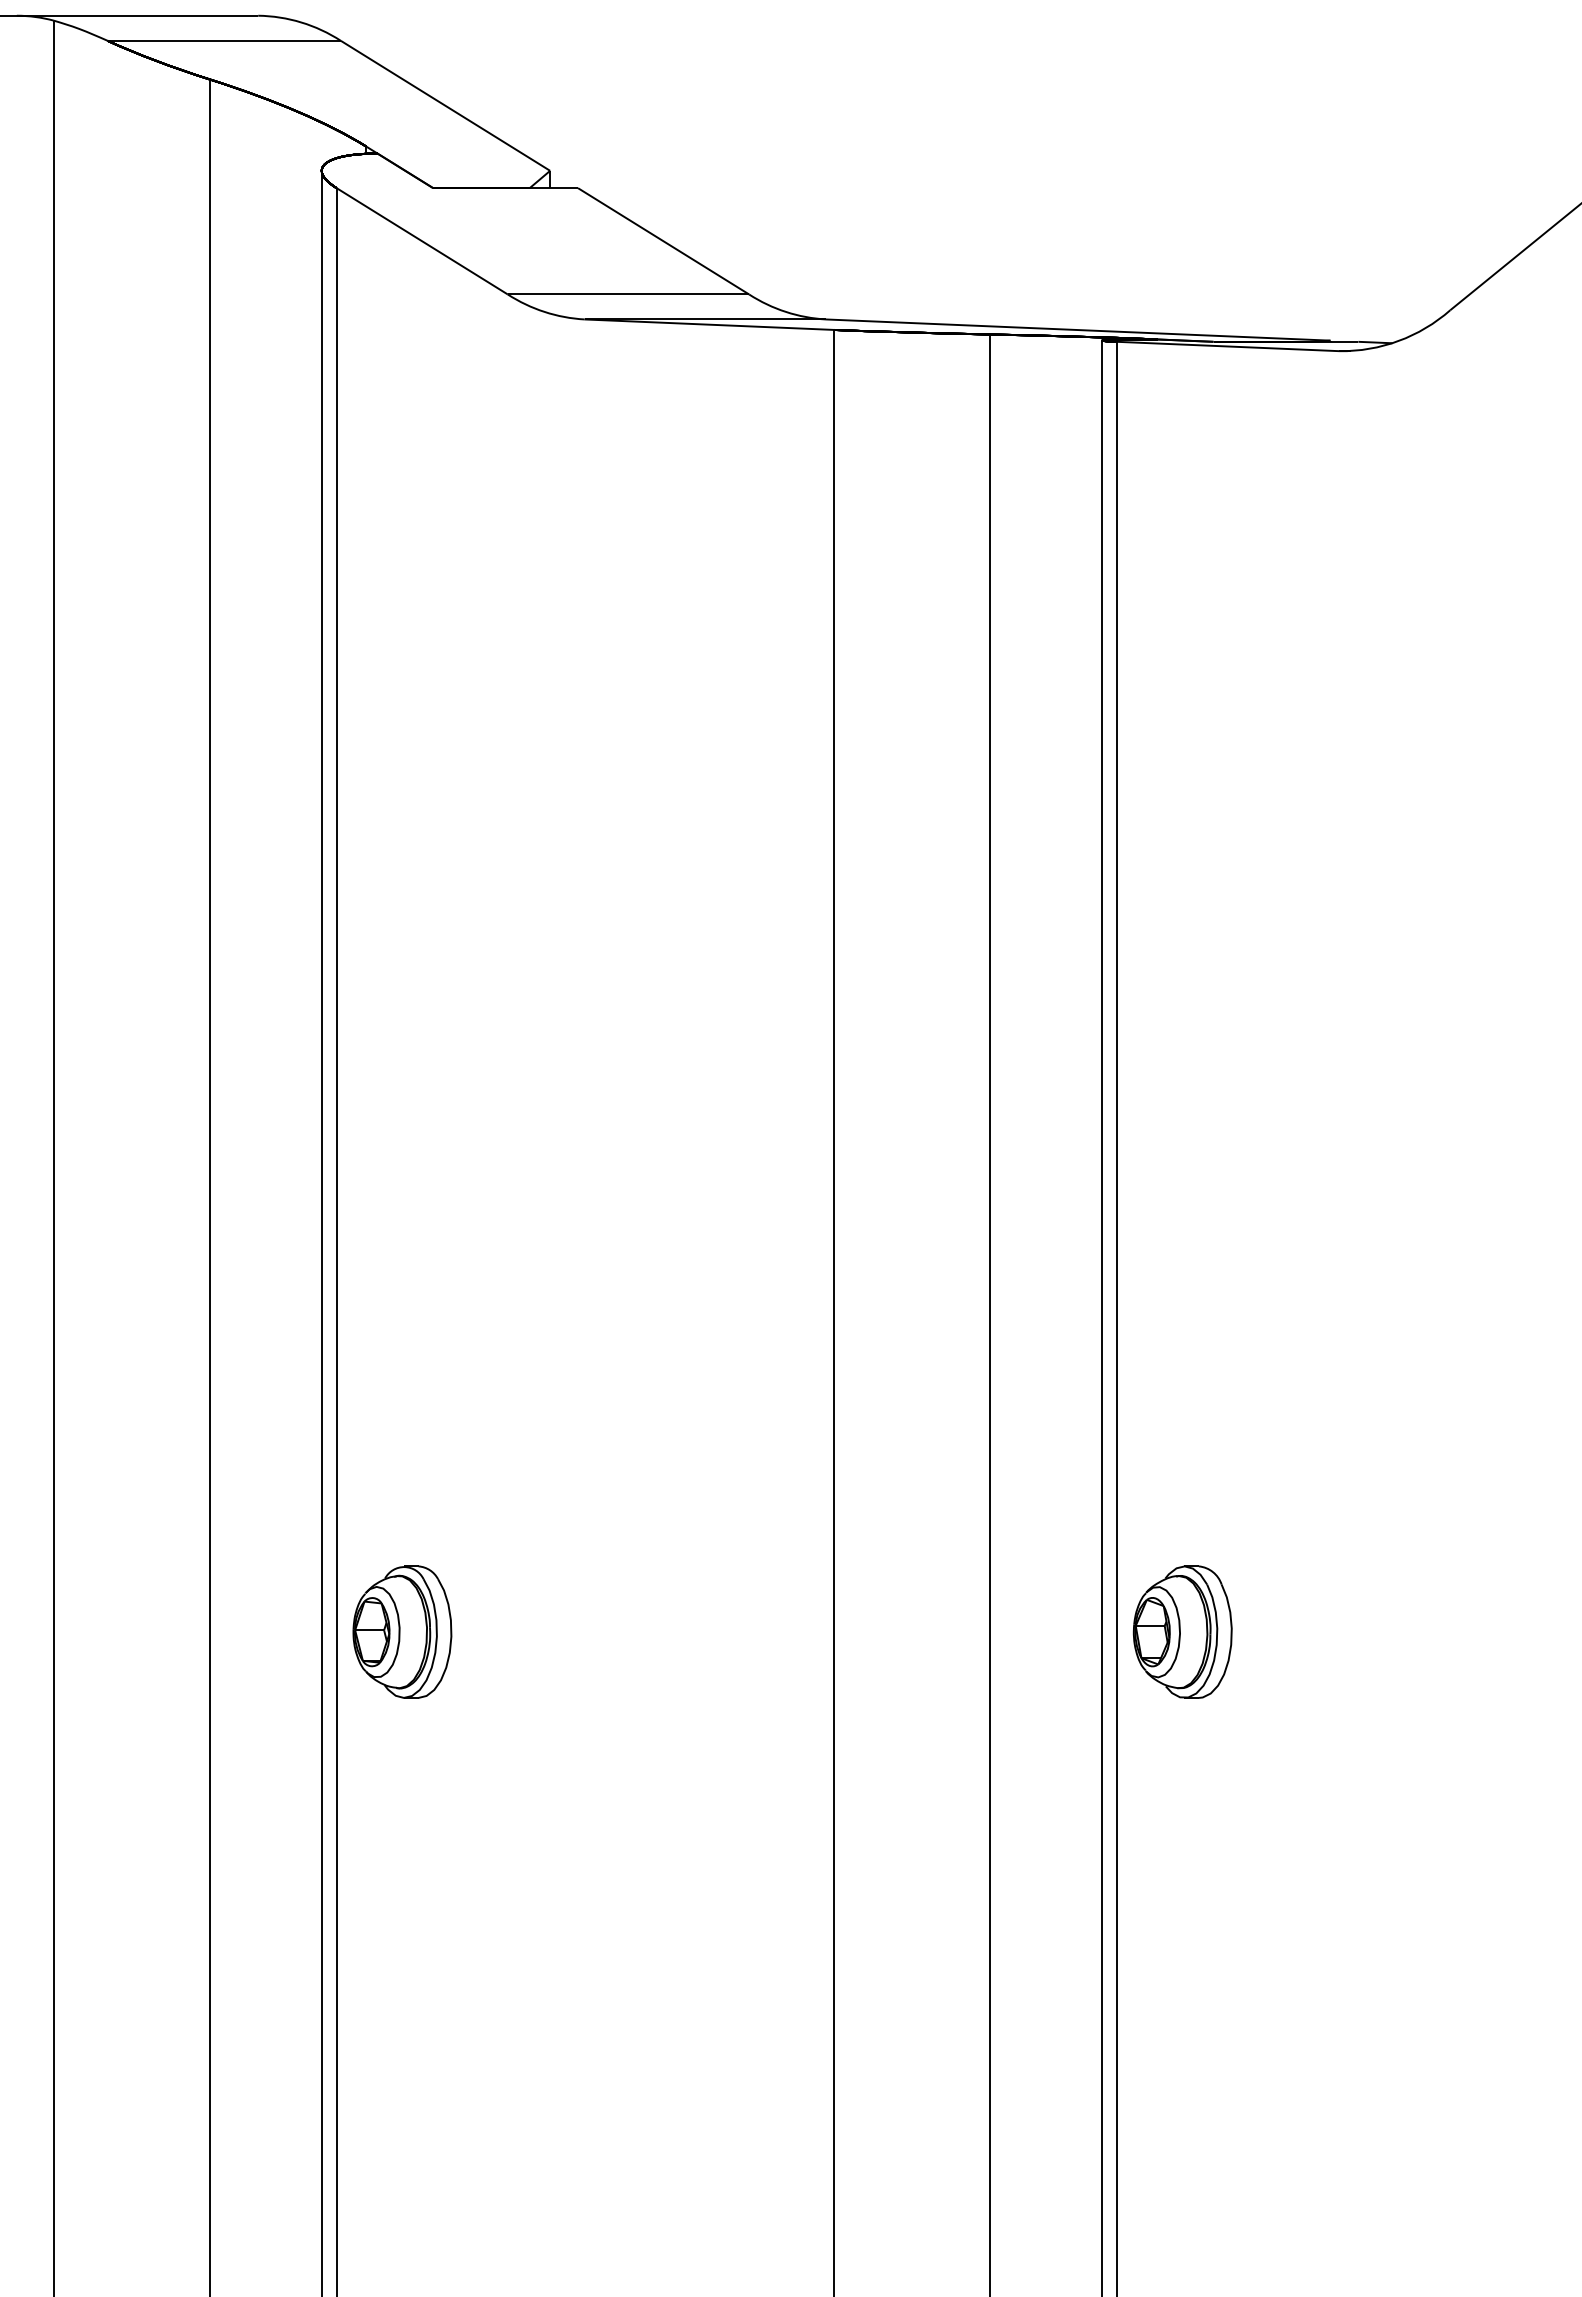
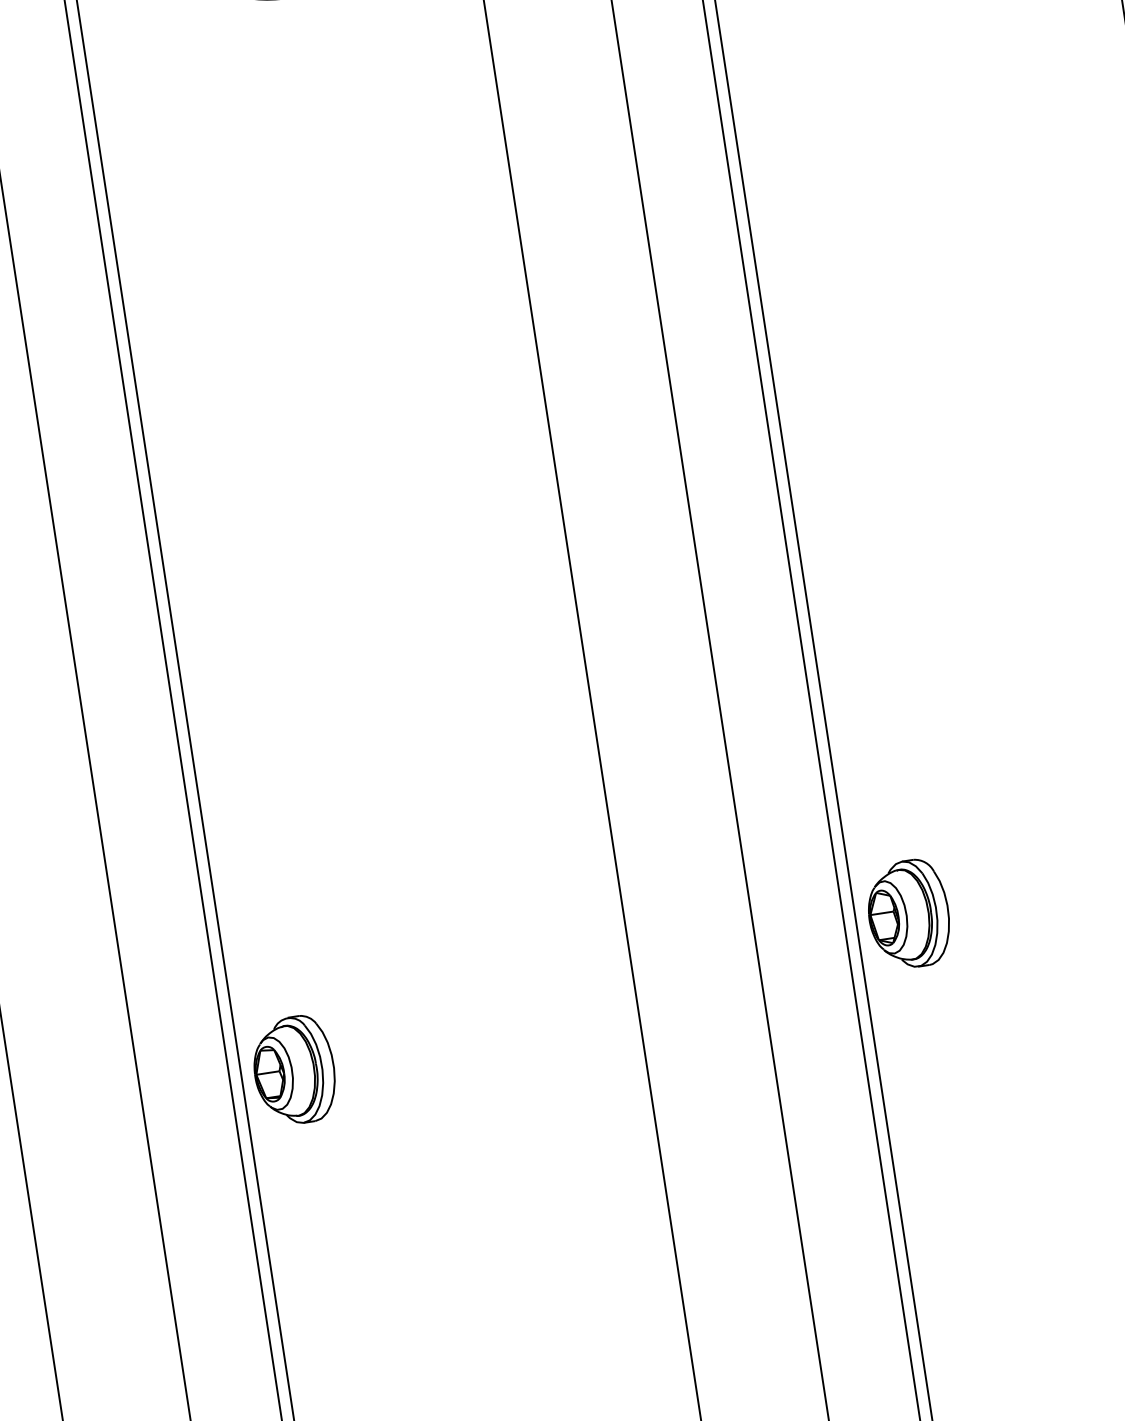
part: (1182, 1631) -> (908, 913), moved

